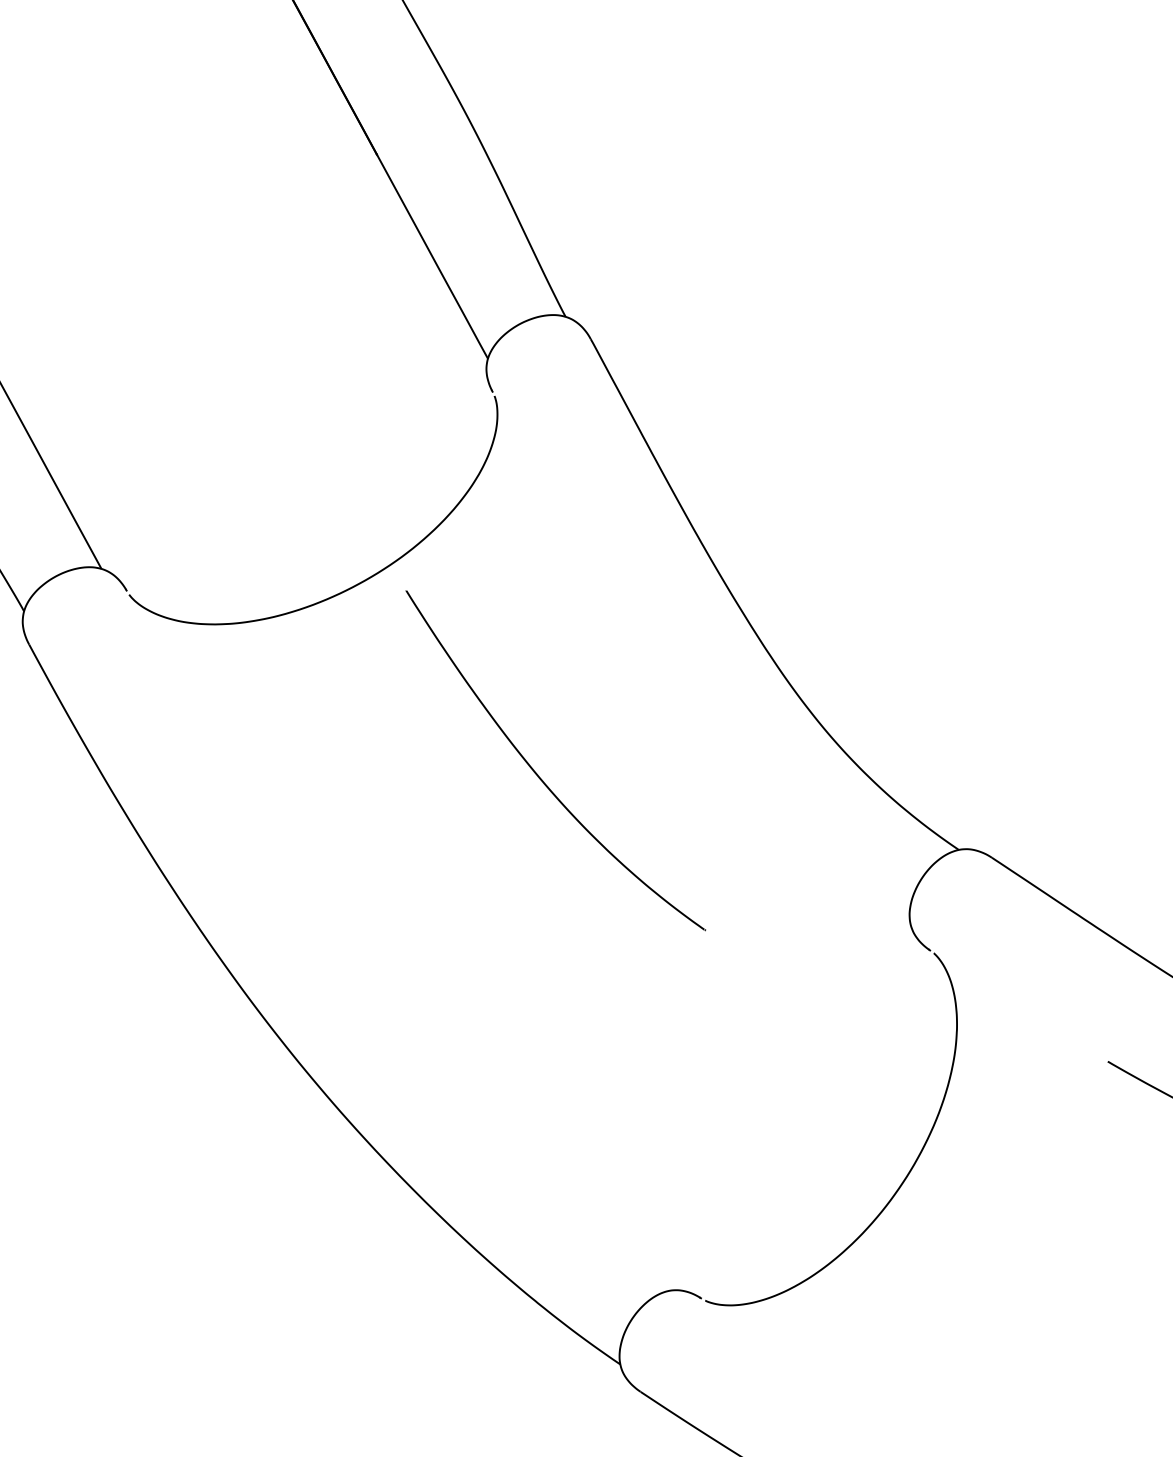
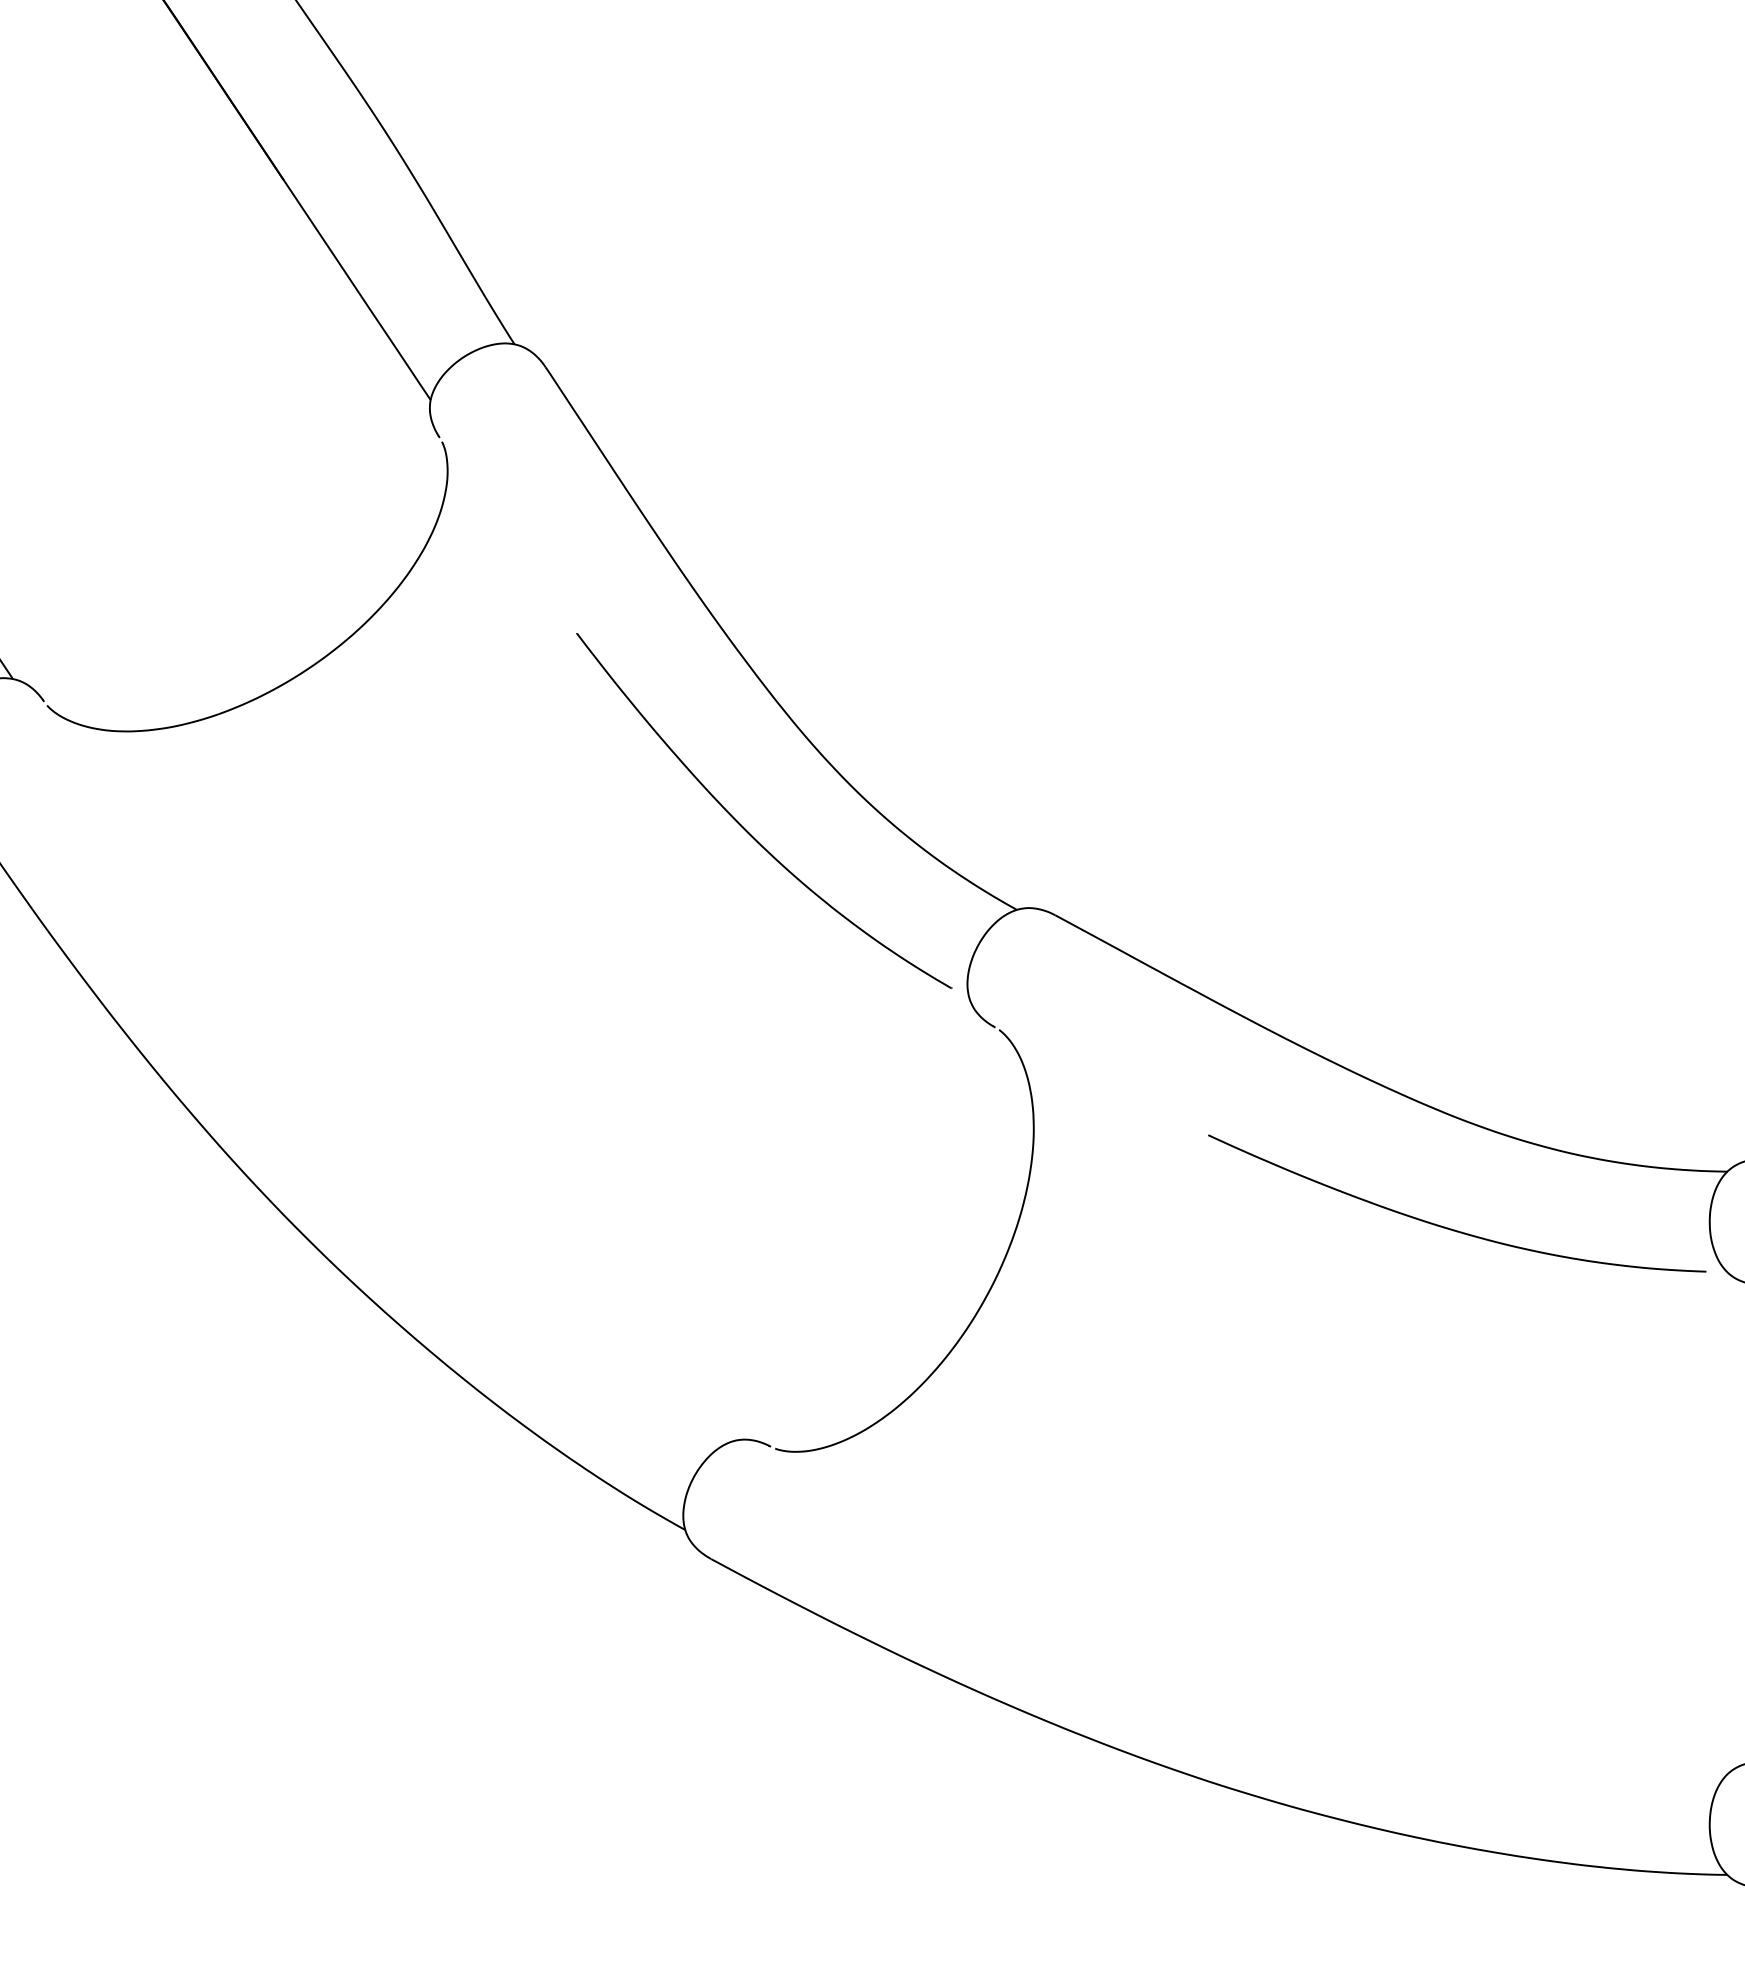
curve: (538, 775) -> (746, 829), moved

